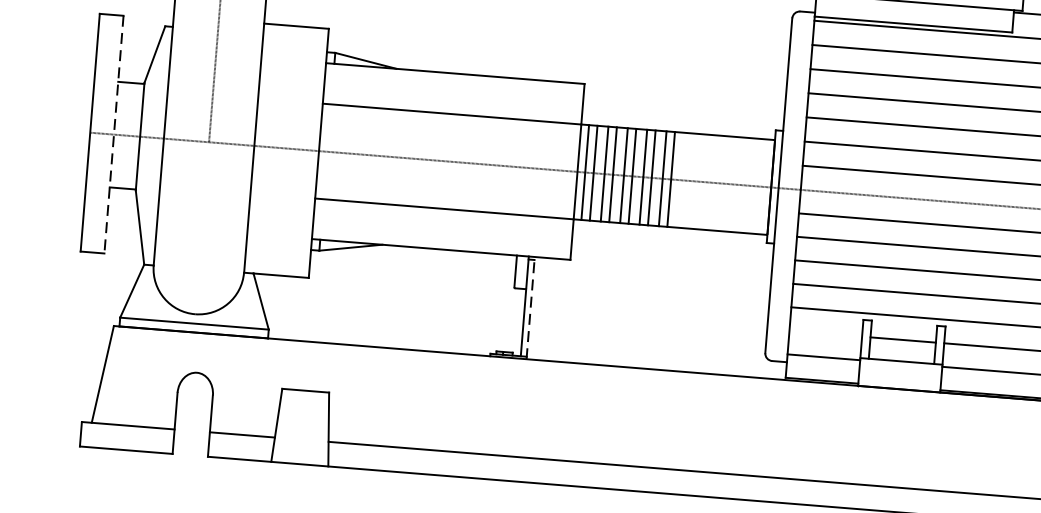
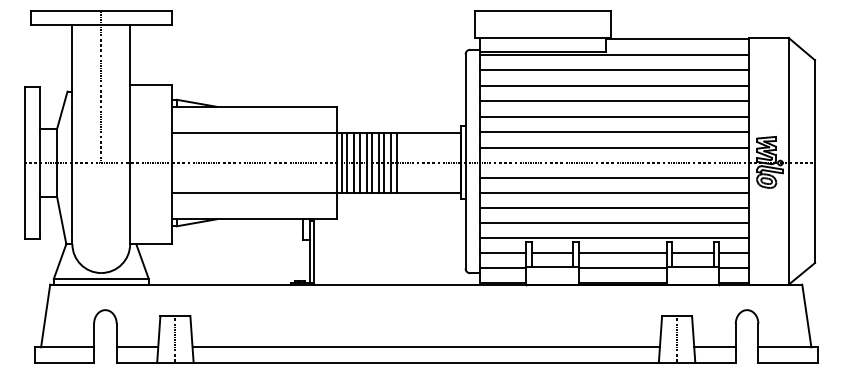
line: (113, 135) -> (40, 163), dashed -> solid
line: (531, 308) -> (314, 252), dashed -> solid
line: (825, 334) -> (502, 253), added
line: (303, 425) -> (175, 338), added

